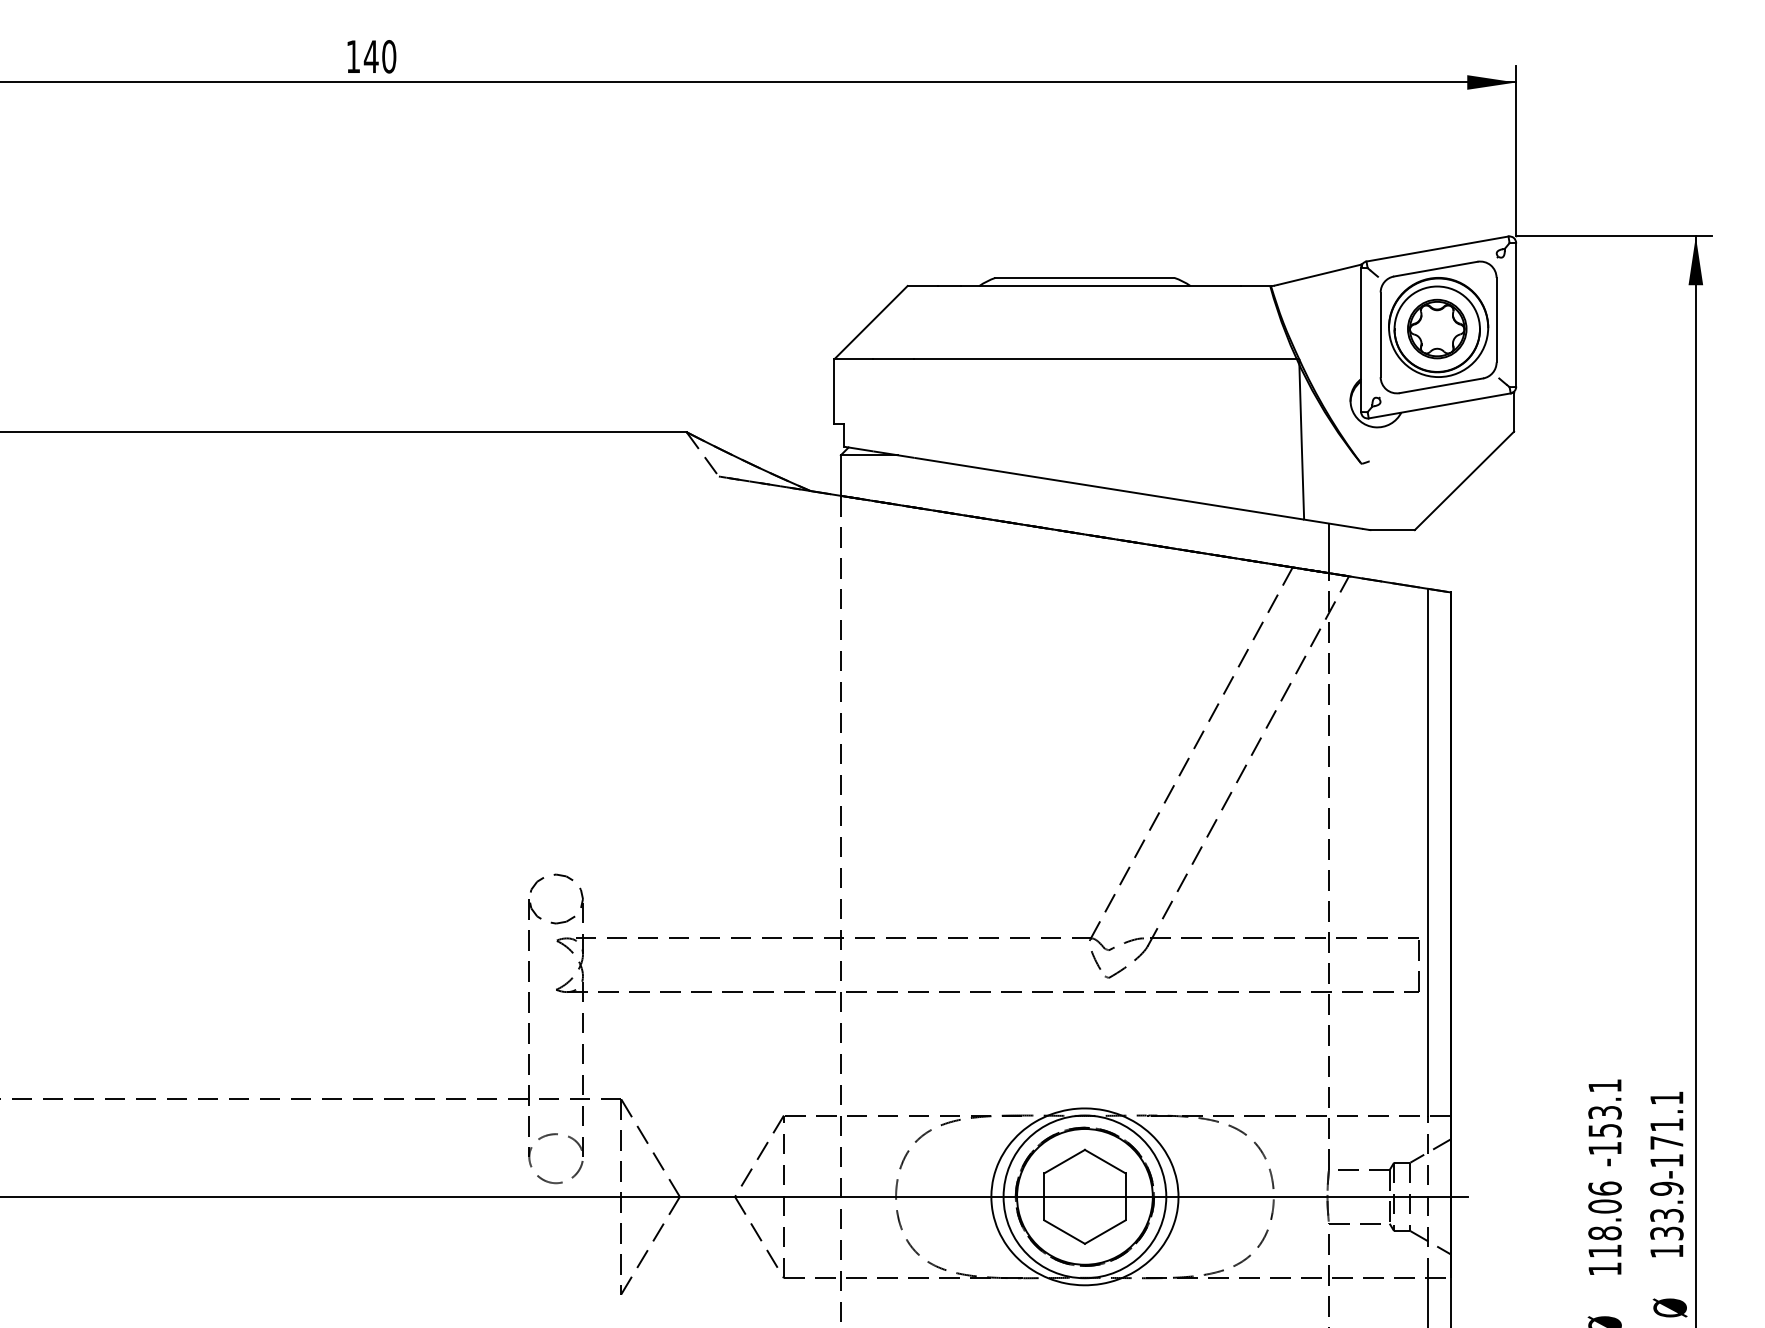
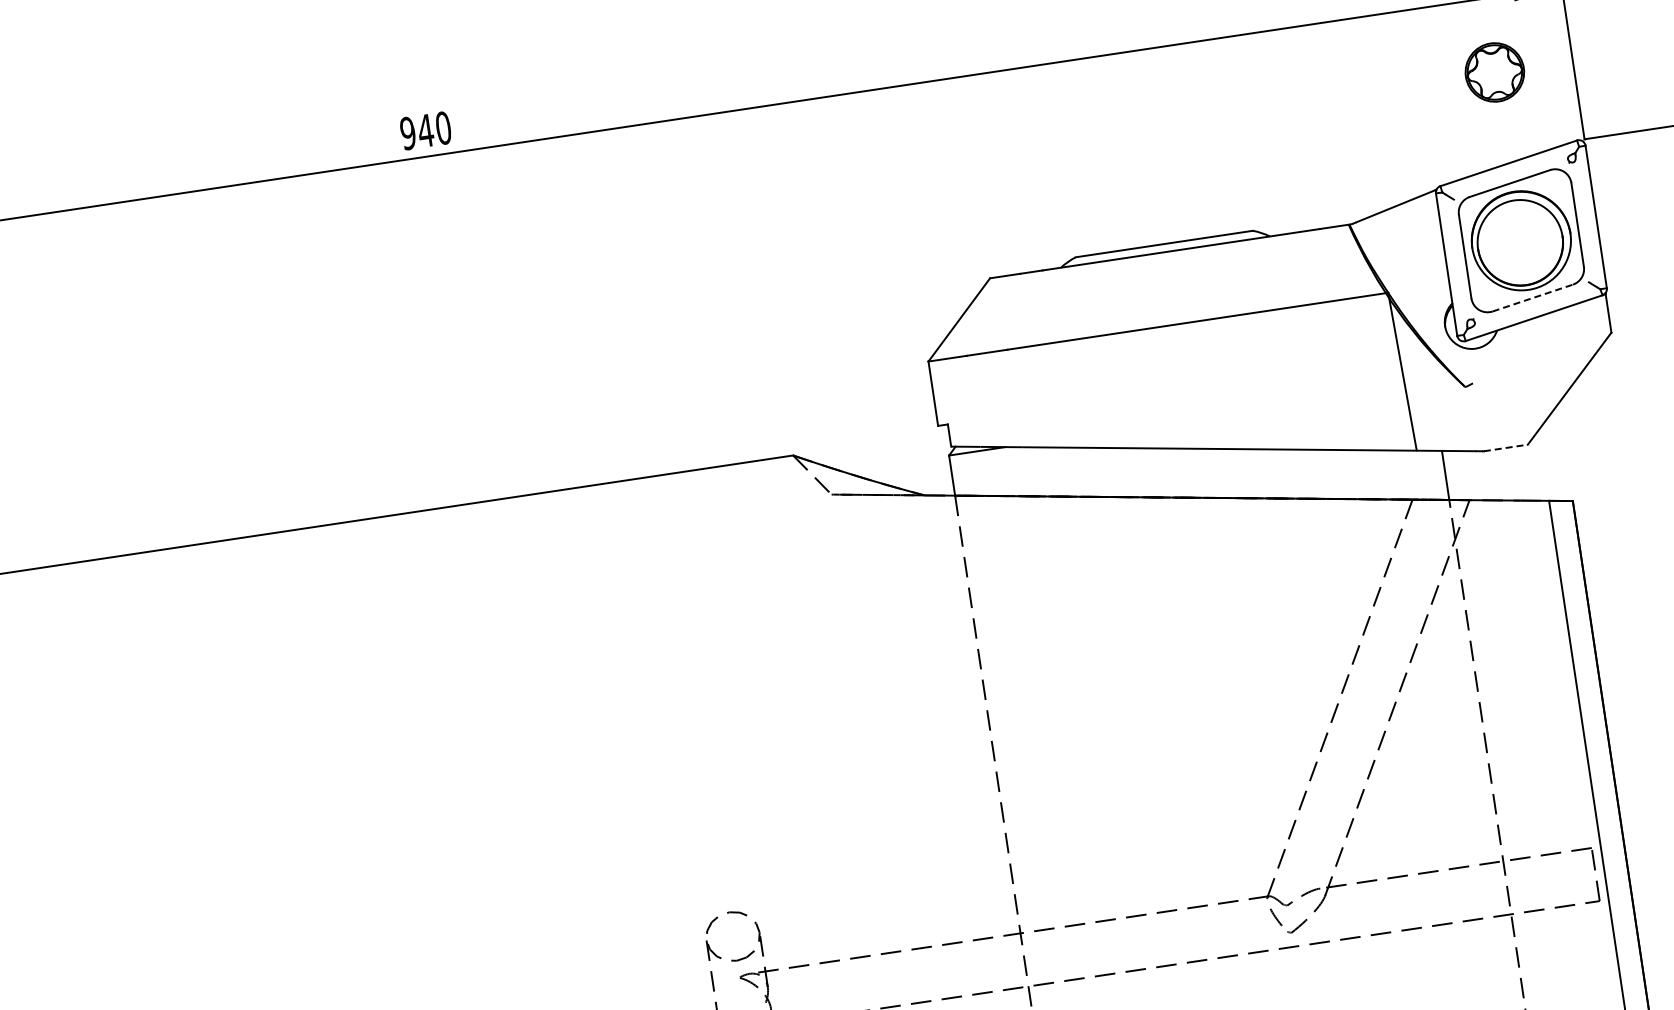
text: (353, 56) -> (408, 133), 140 -> 940
part: (1437, 328) -> (1495, 71), moved
line: (1441, 385) -> (1532, 297), solid -> dashed
line: (1393, 530) -> (1506, 448), solid -> dashed

